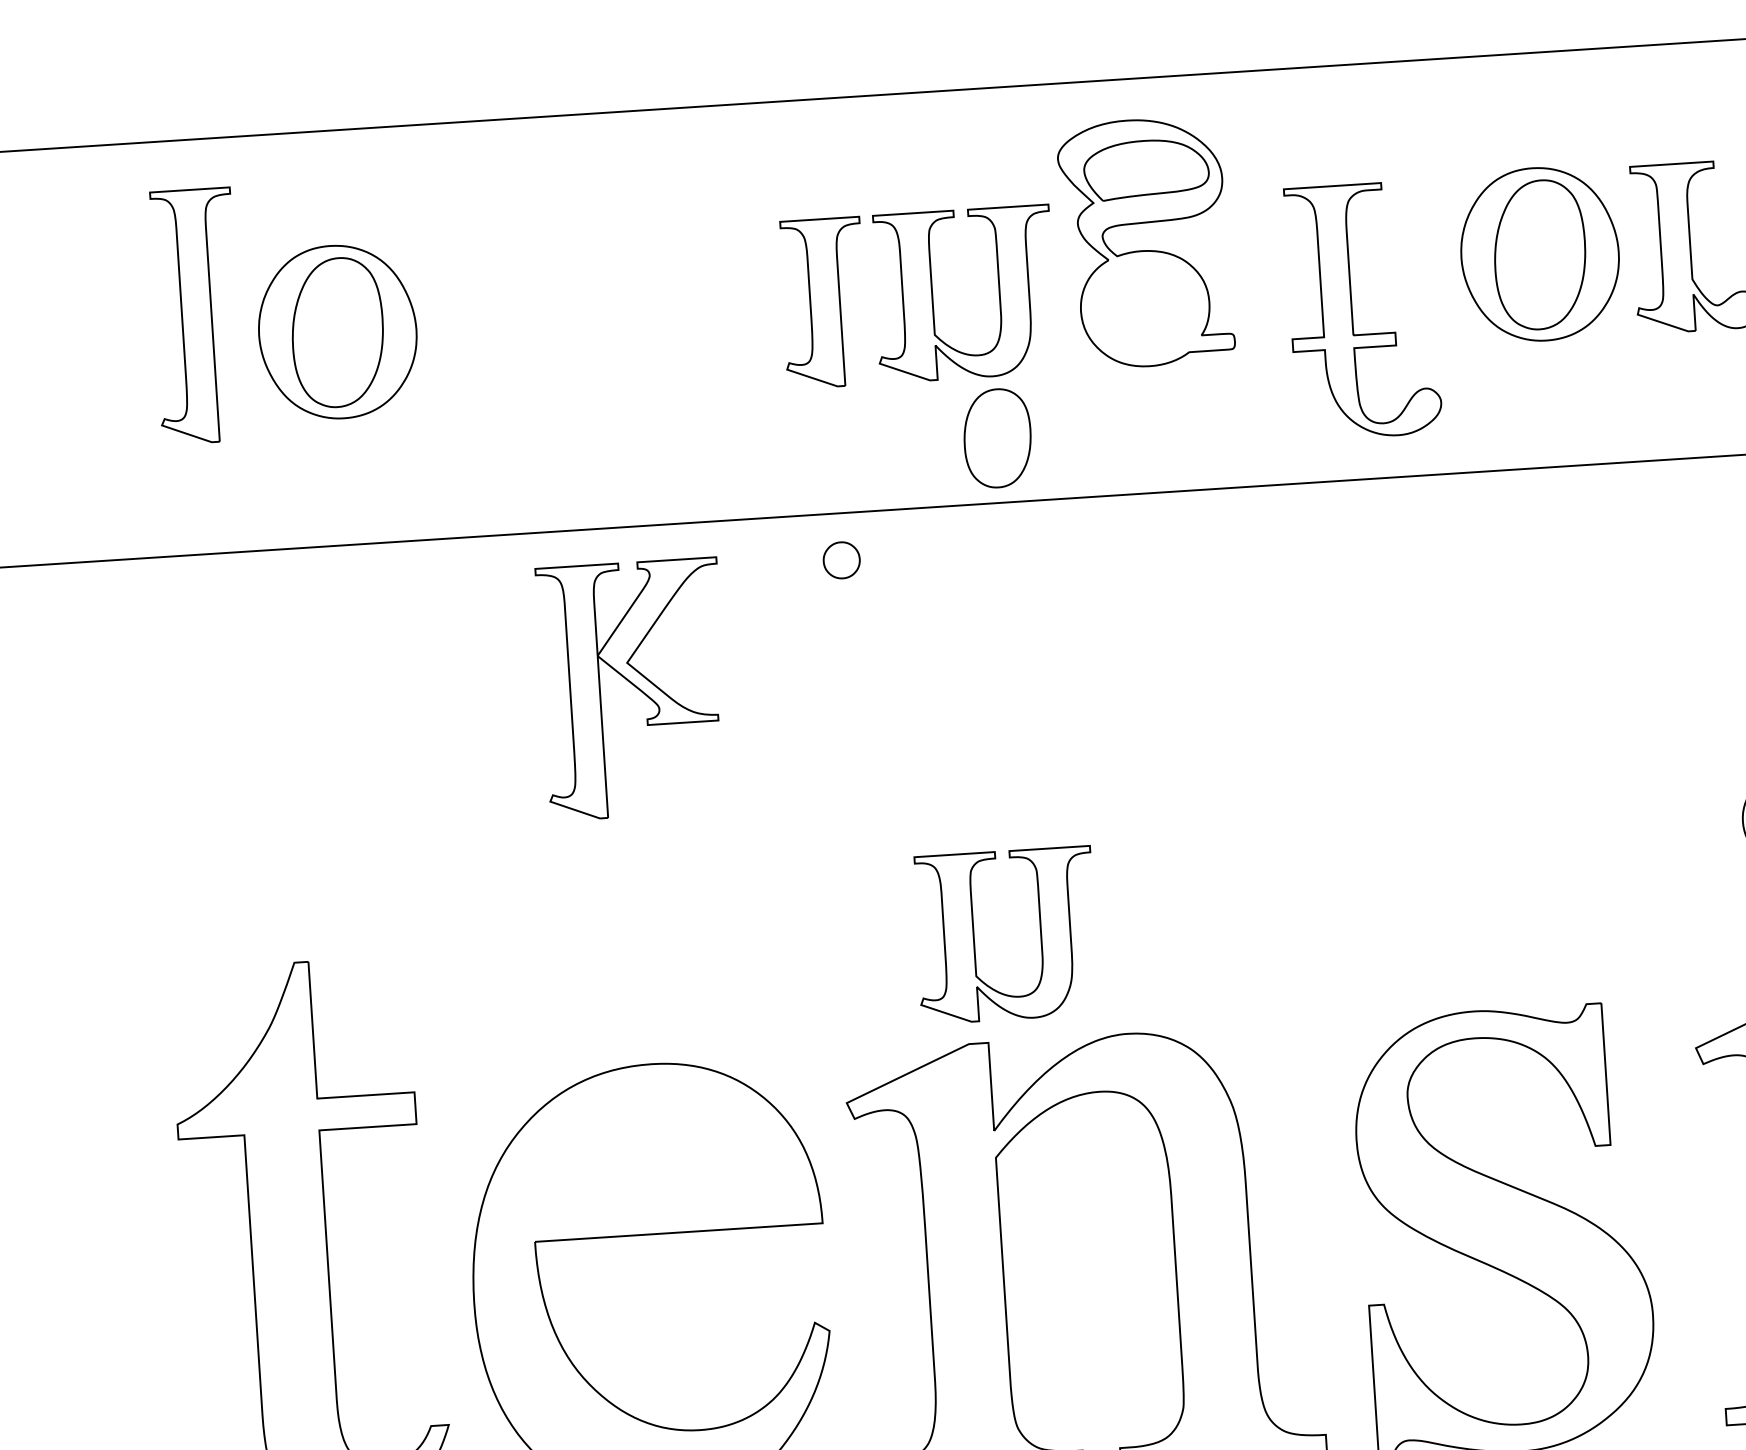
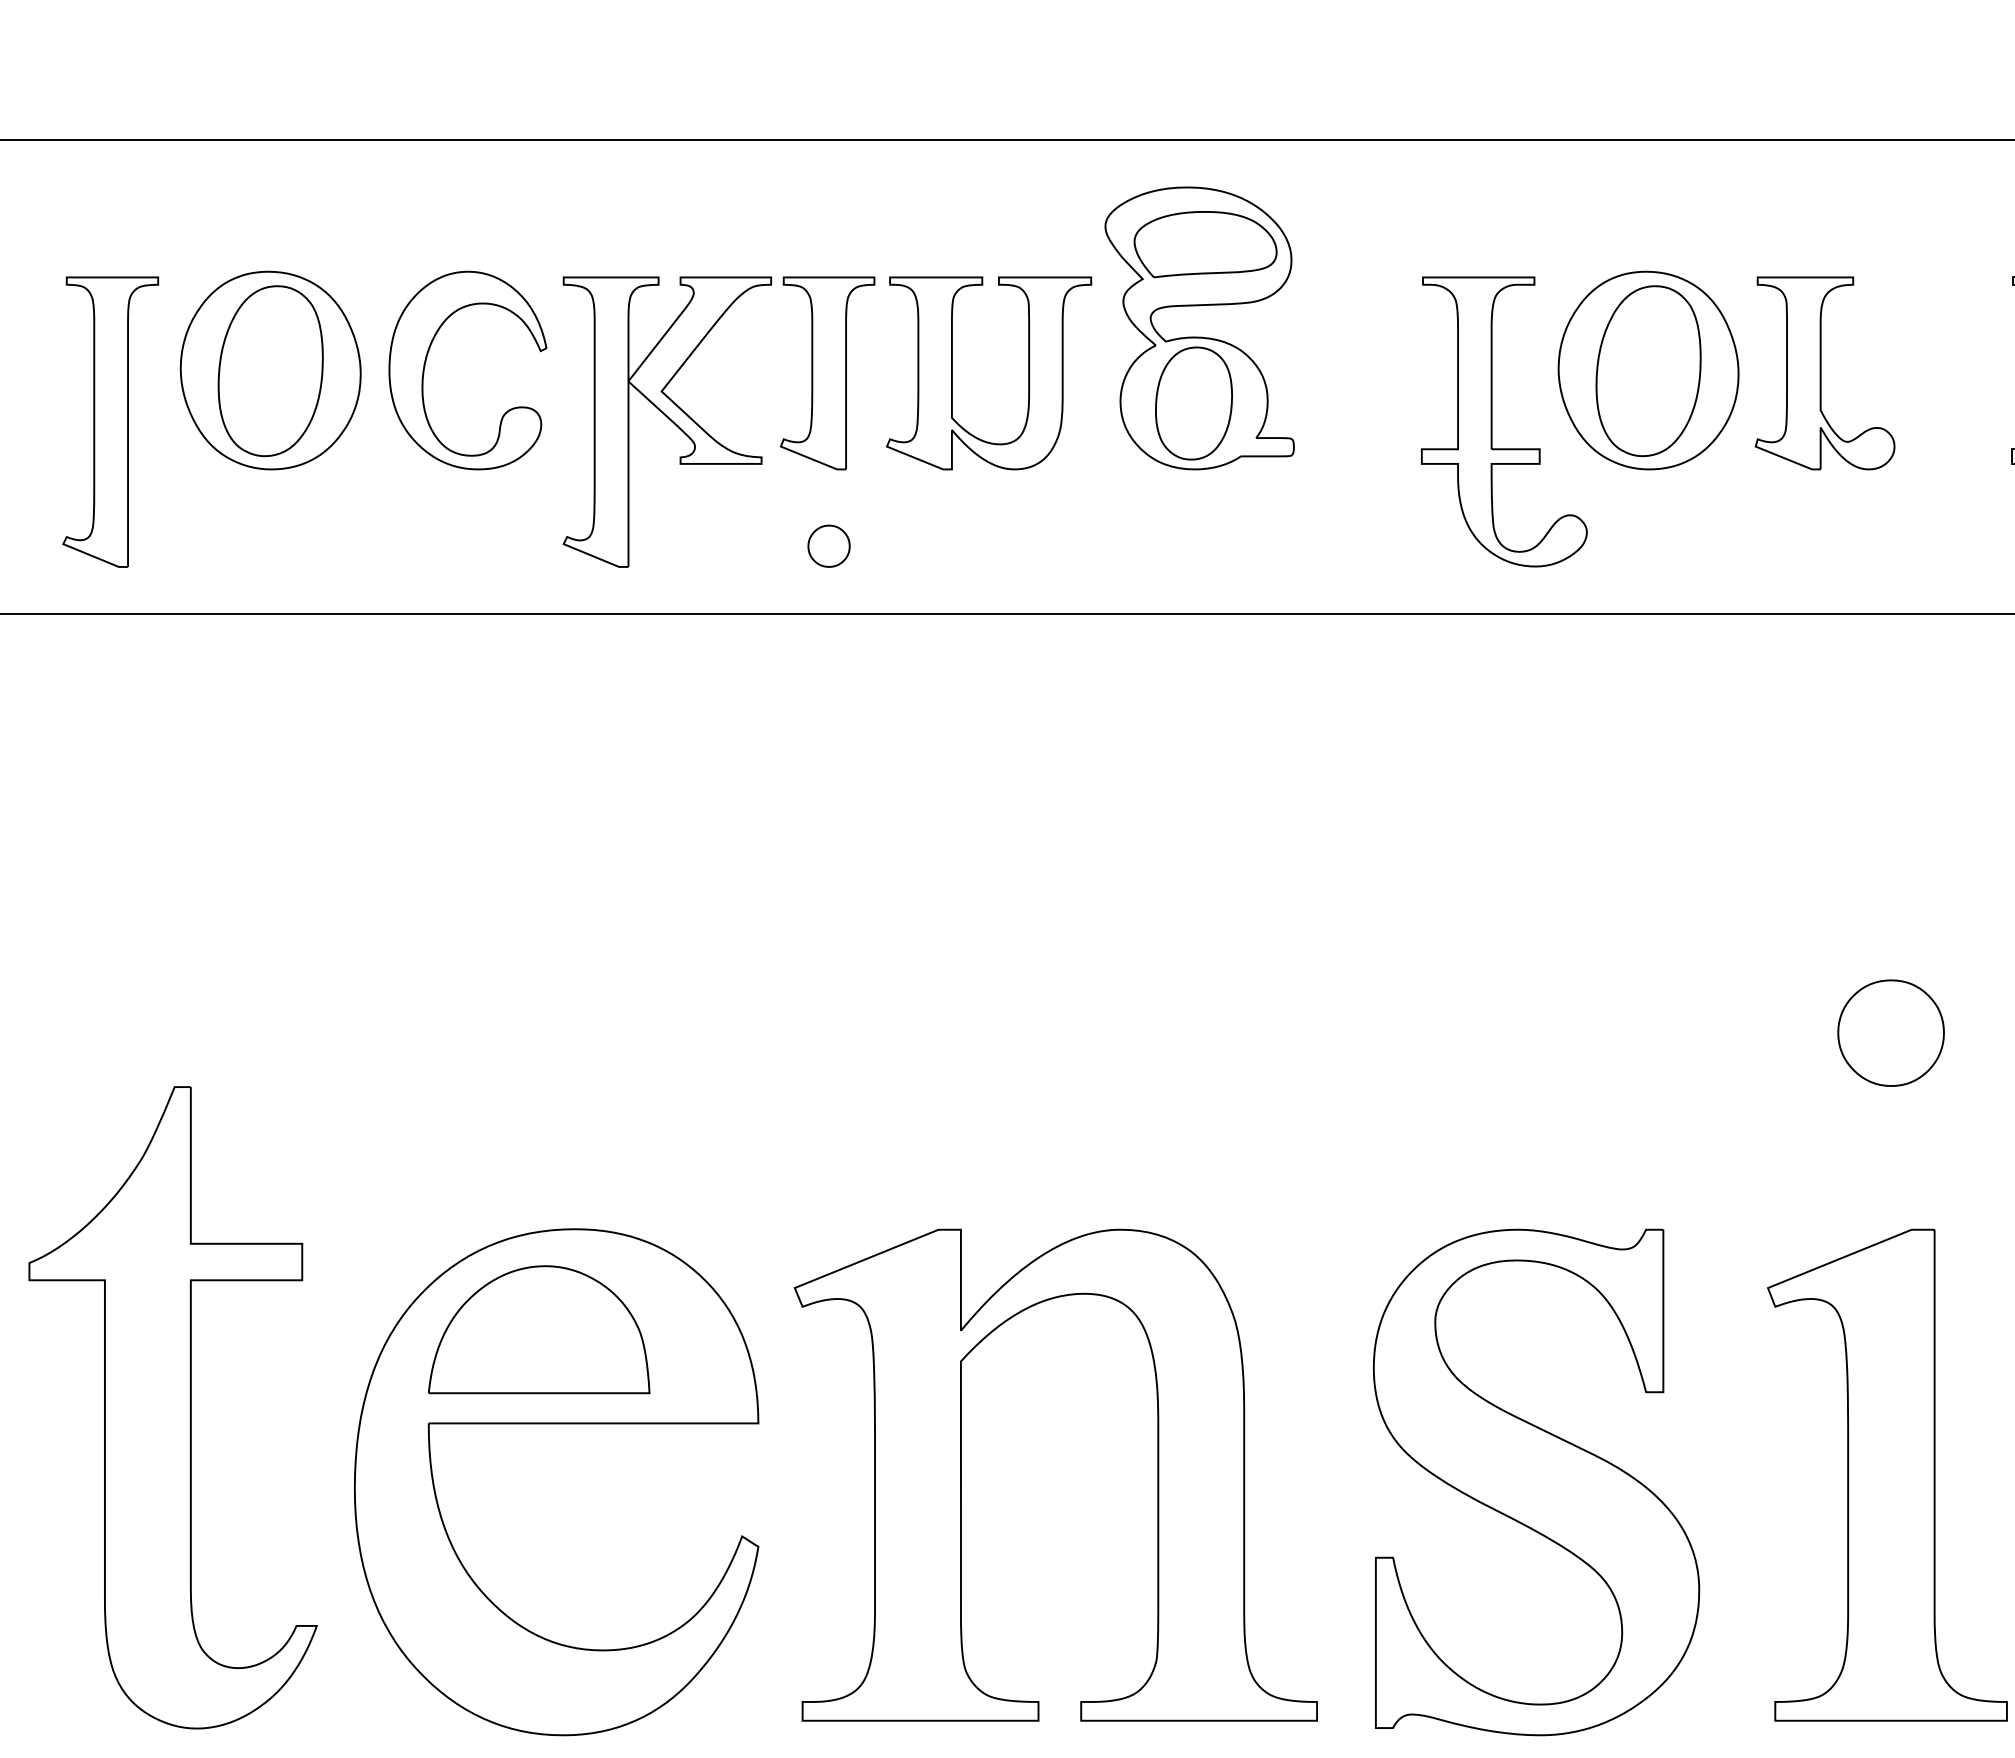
part: (1352, 311) -> (1492, 421), moved
part: (196, 315) -> (110, 421), moved
part: (473, 315) -> (426, 361), added
part: (997, 438) -> (1193, 403), moved
part: (841, 559) -> (828, 545), moved
part: (633, 688) -> (666, 421), moved
part: (974, 937) -> (952, 1108), removed
part: (626, 1153) -> (539, 1329), added

